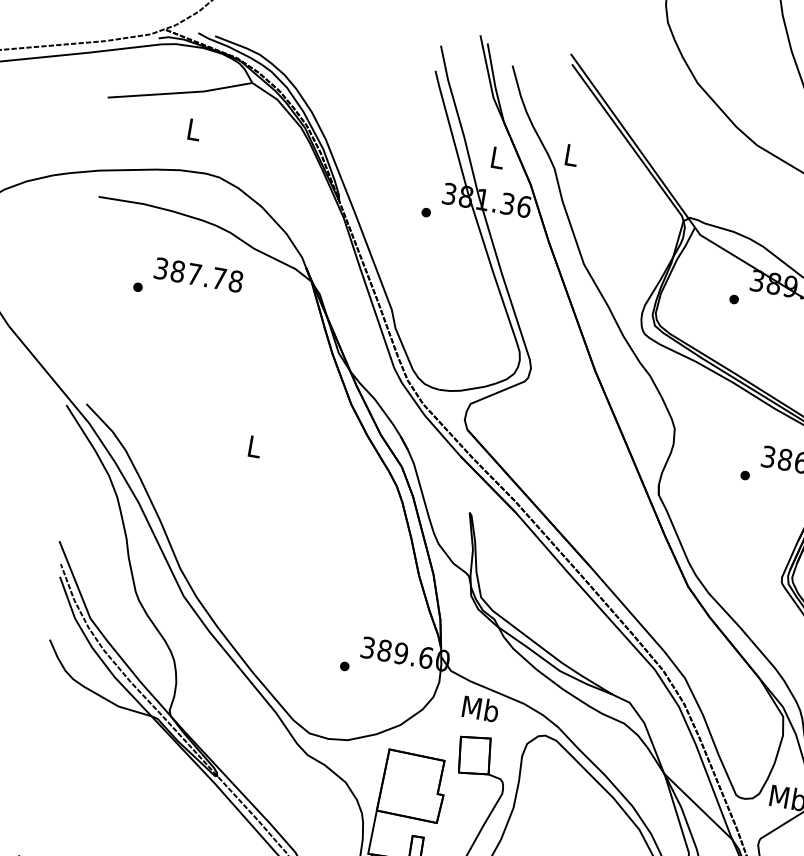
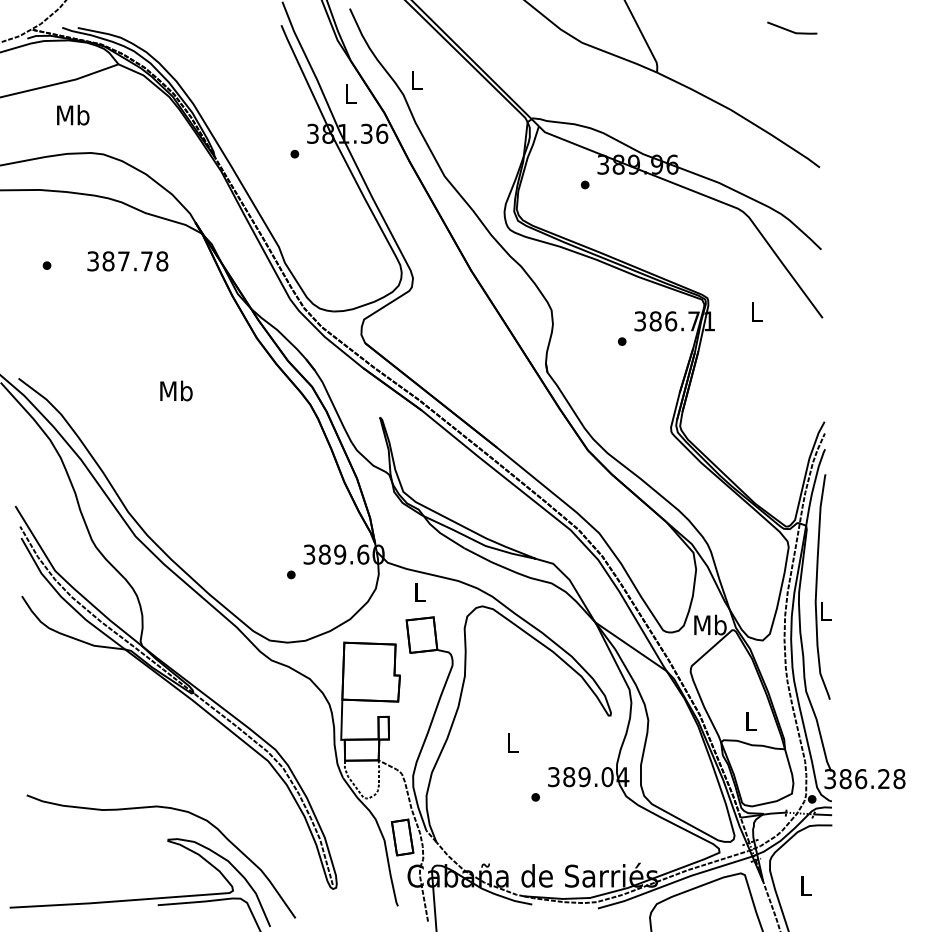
text: (194, 128) -> (73, 114), L -> Mb
text: (198, 275) -> (127, 261), moved
text: (254, 446) -> (176, 390), L -> Mb
text: (481, 708) -> (420, 591), Mb -> L

